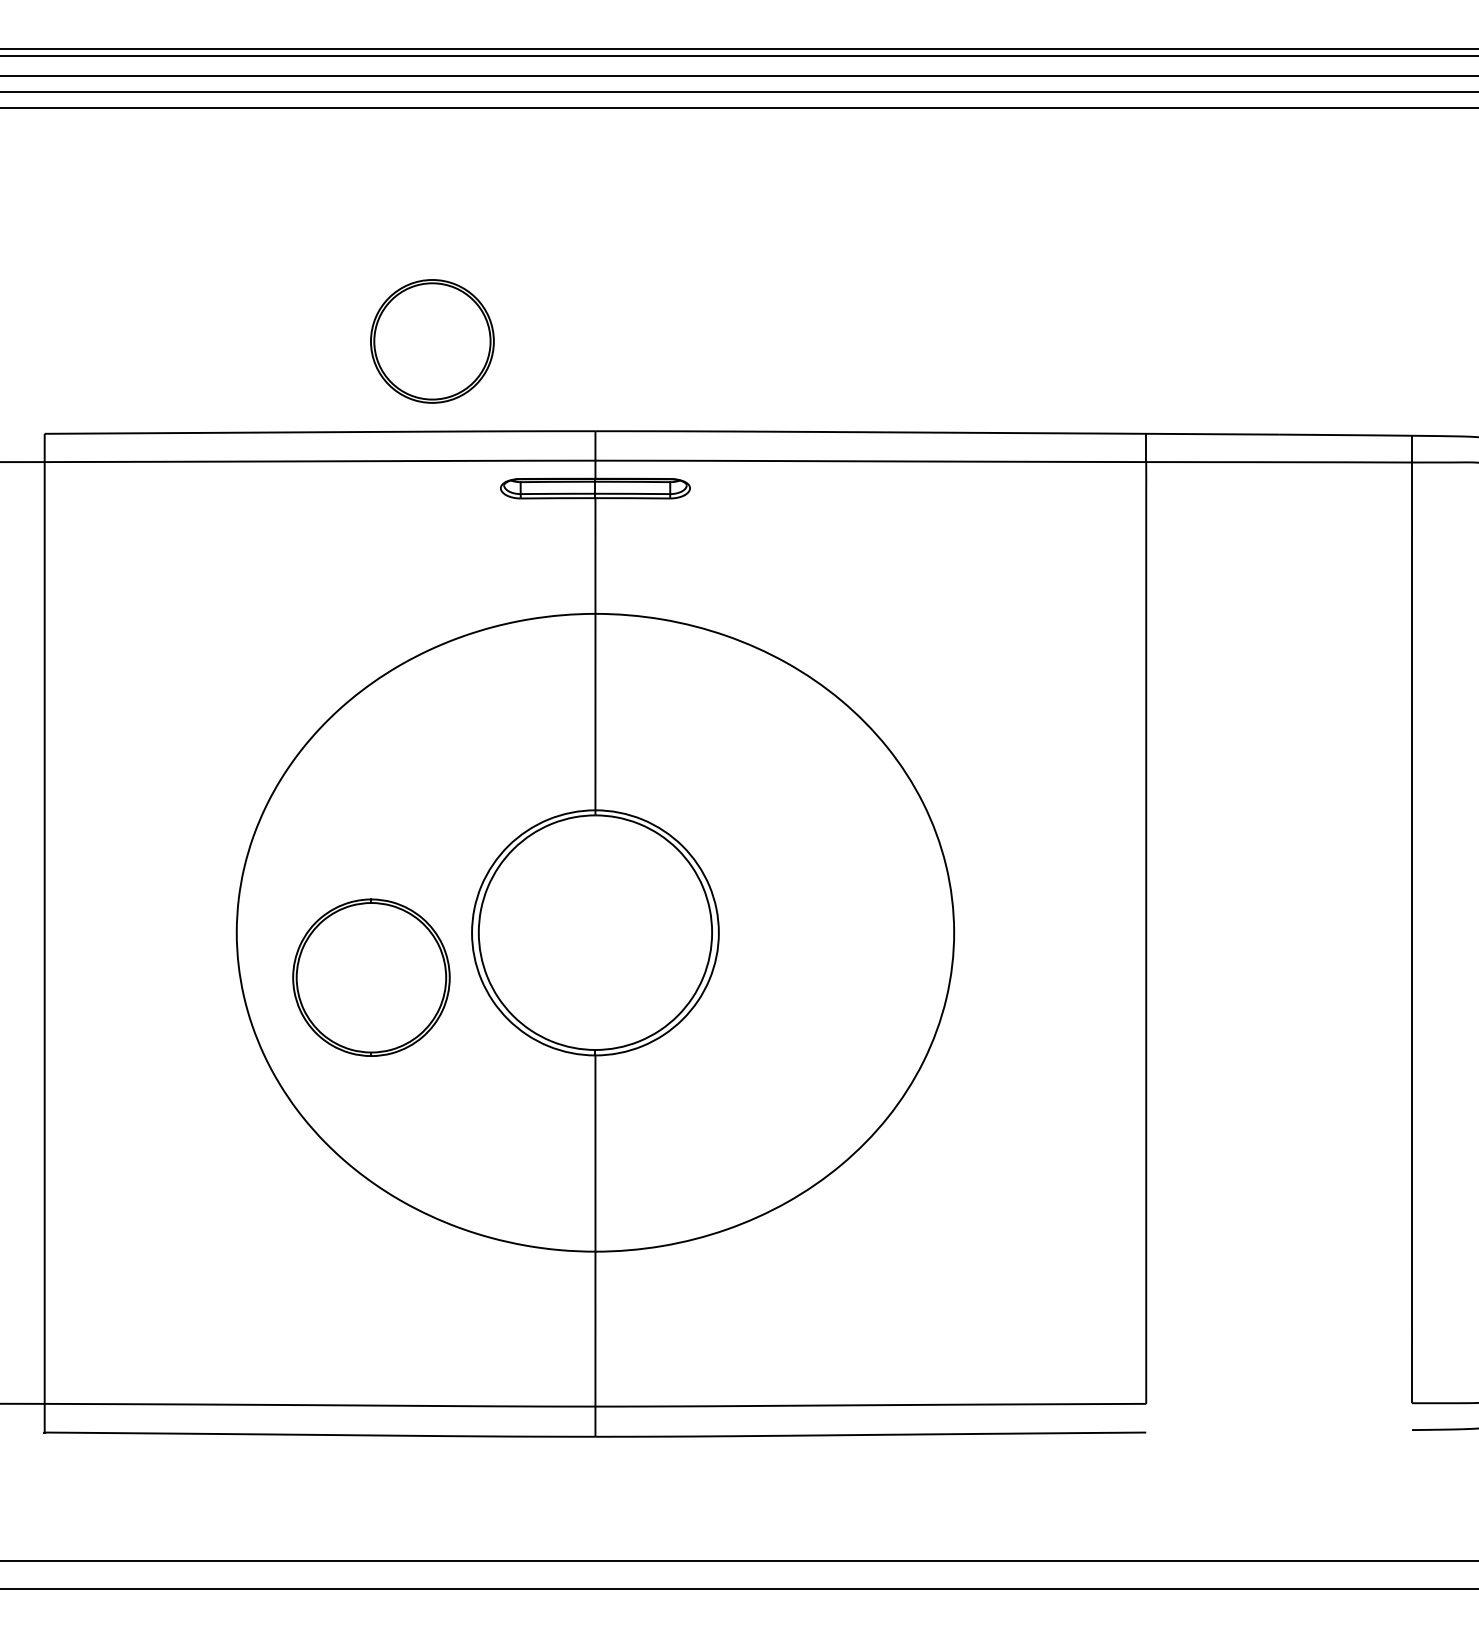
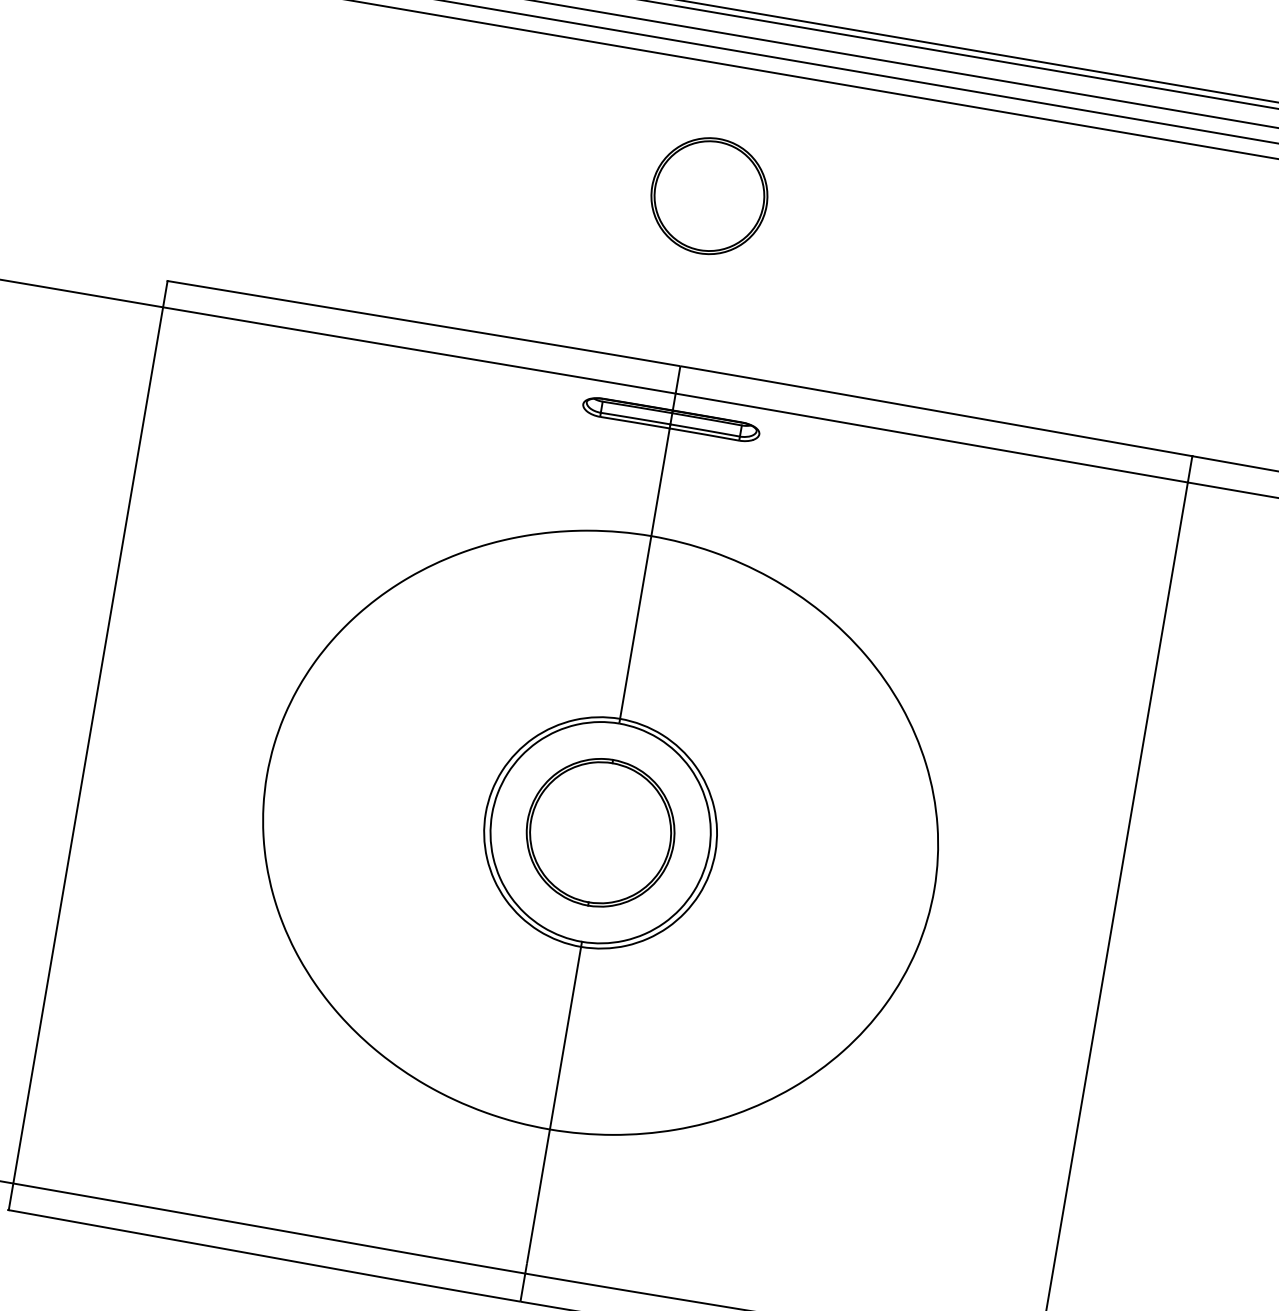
part: (432, 341) -> (709, 196), moved
part: (371, 977) -> (600, 832), moved

